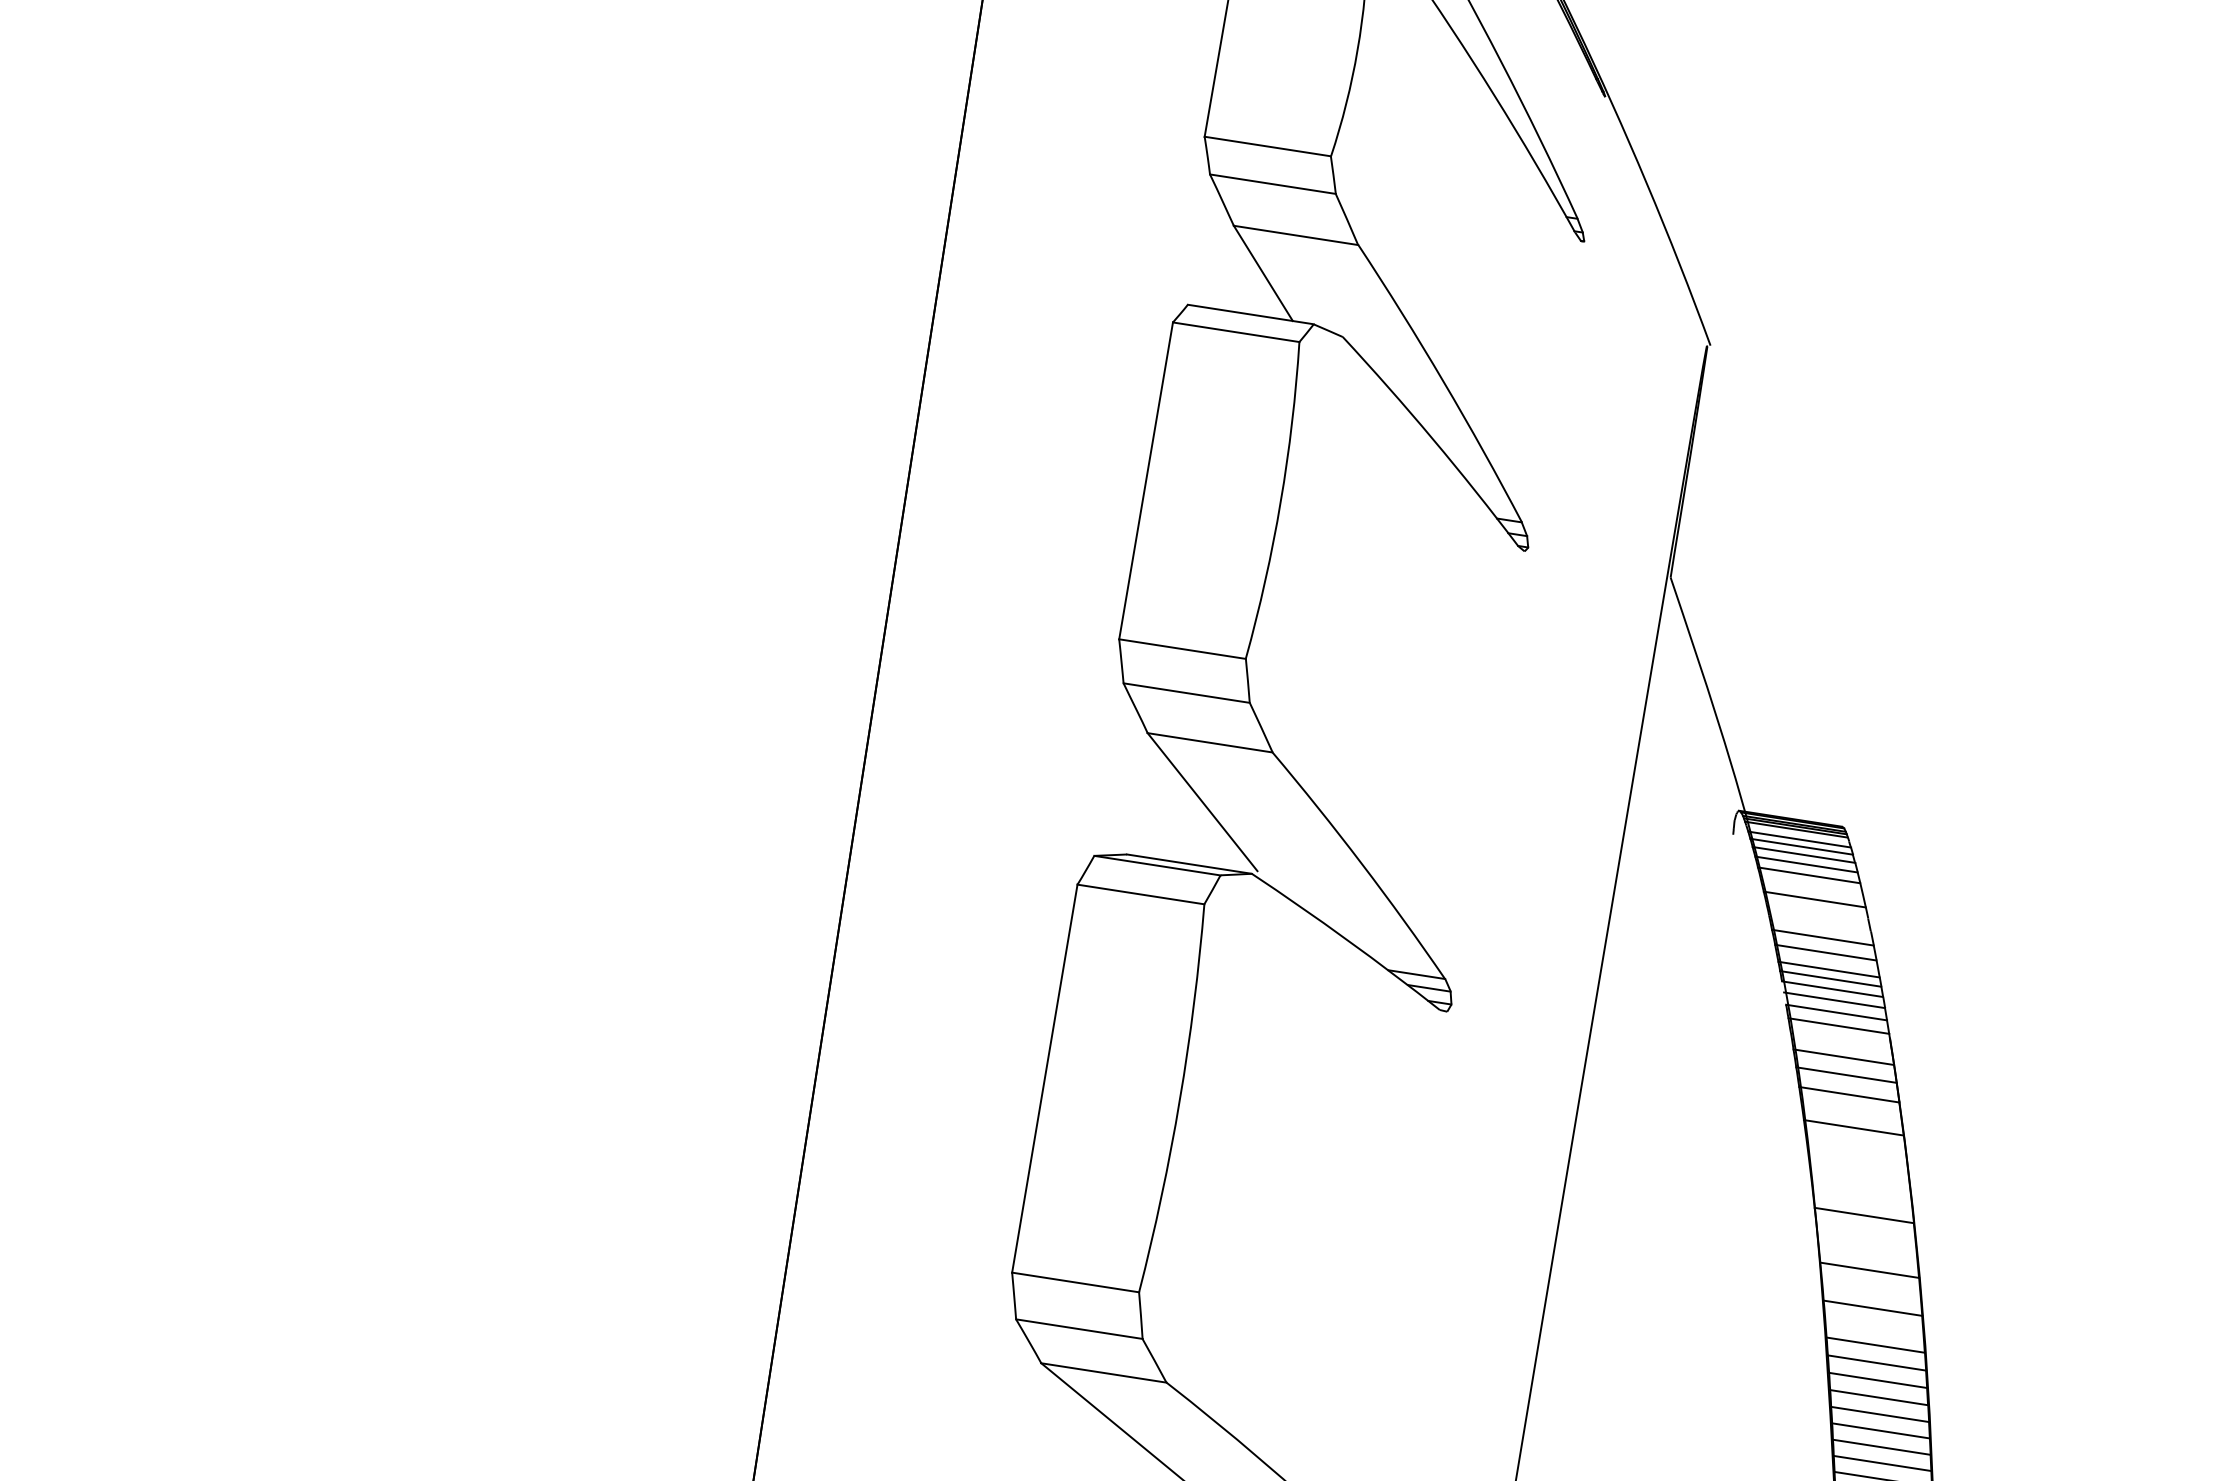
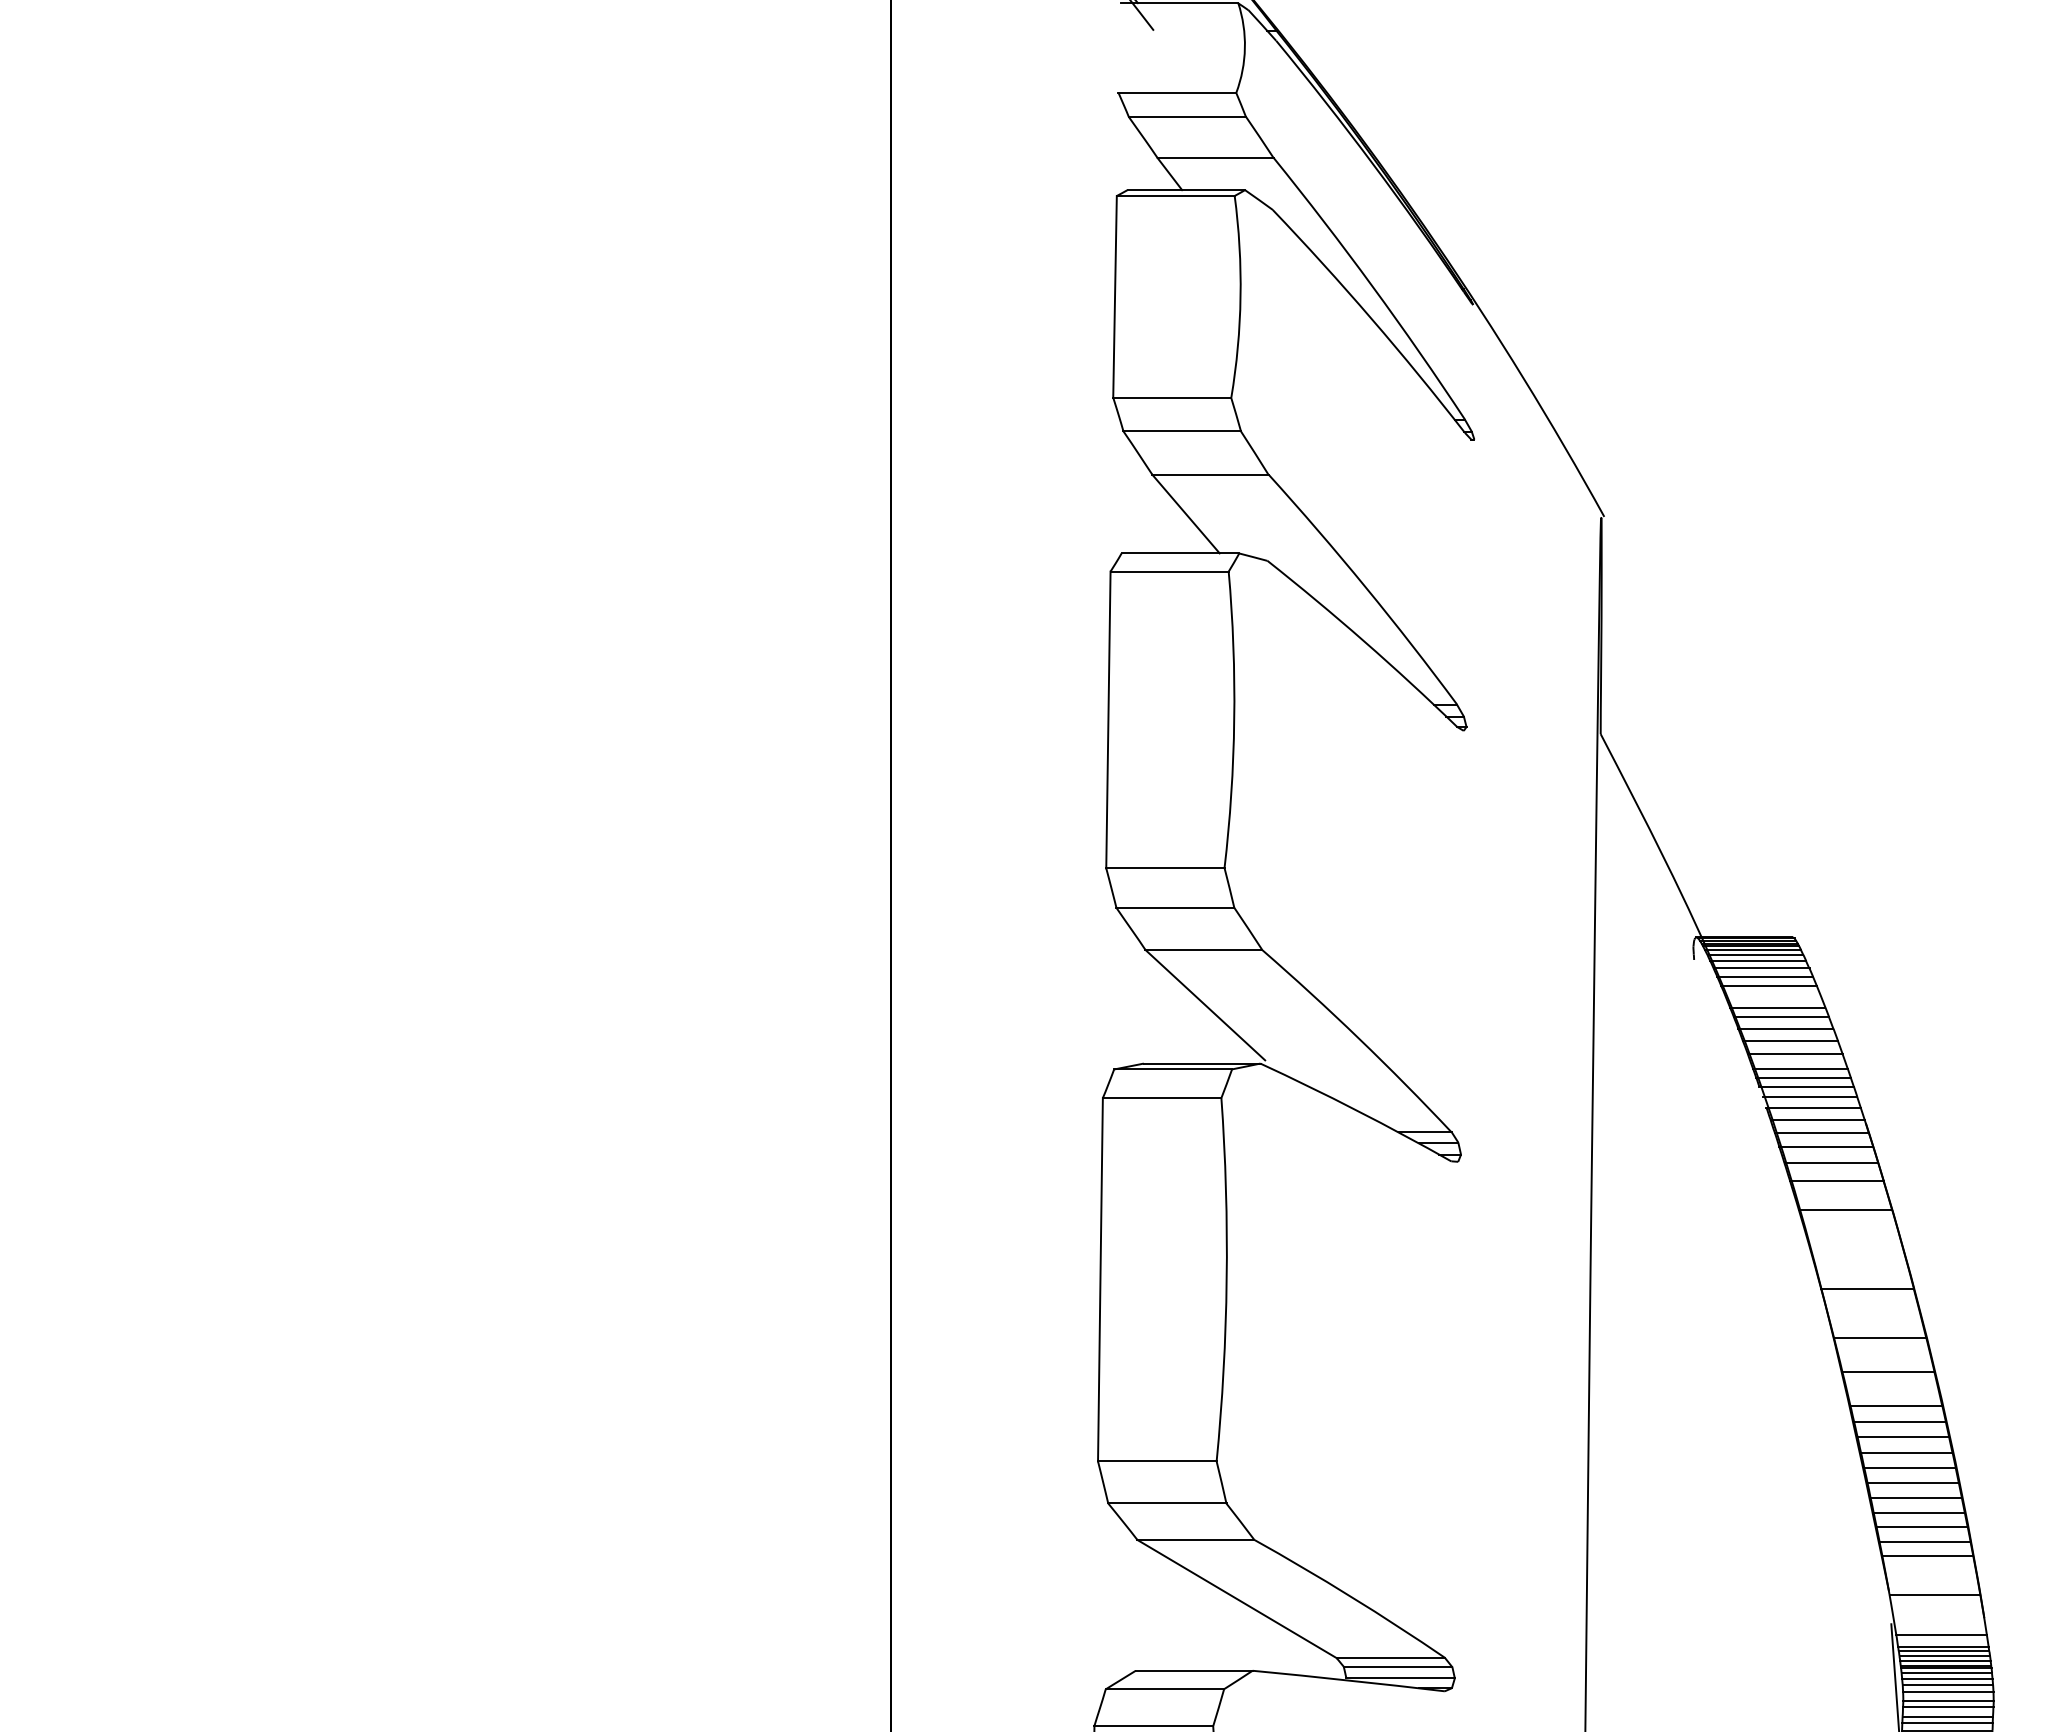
line: (1797, 833) -> (1752, 949), added
line: (1817, 910) -> (1781, 1017), added
line: (1819, 923) -> (1785, 1028), added
line: (1840, 1040) -> (1821, 1132), added

